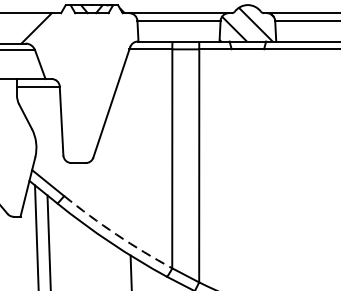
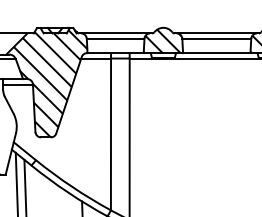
hatch: (85, 85) -> (50, 83), added
arc: (116, 233) -> (72, 186), dashed -> solid

